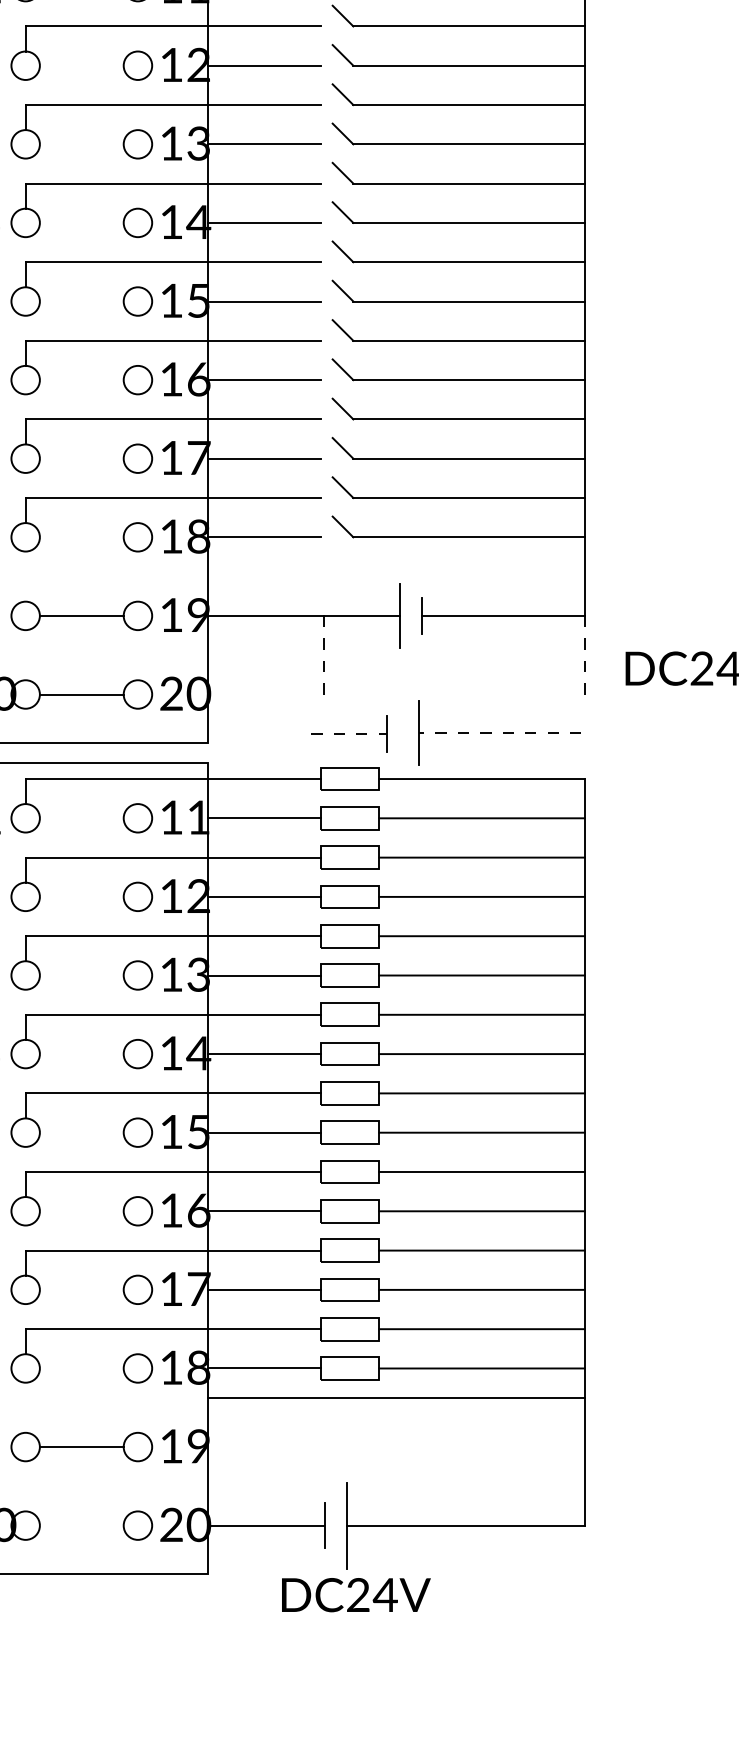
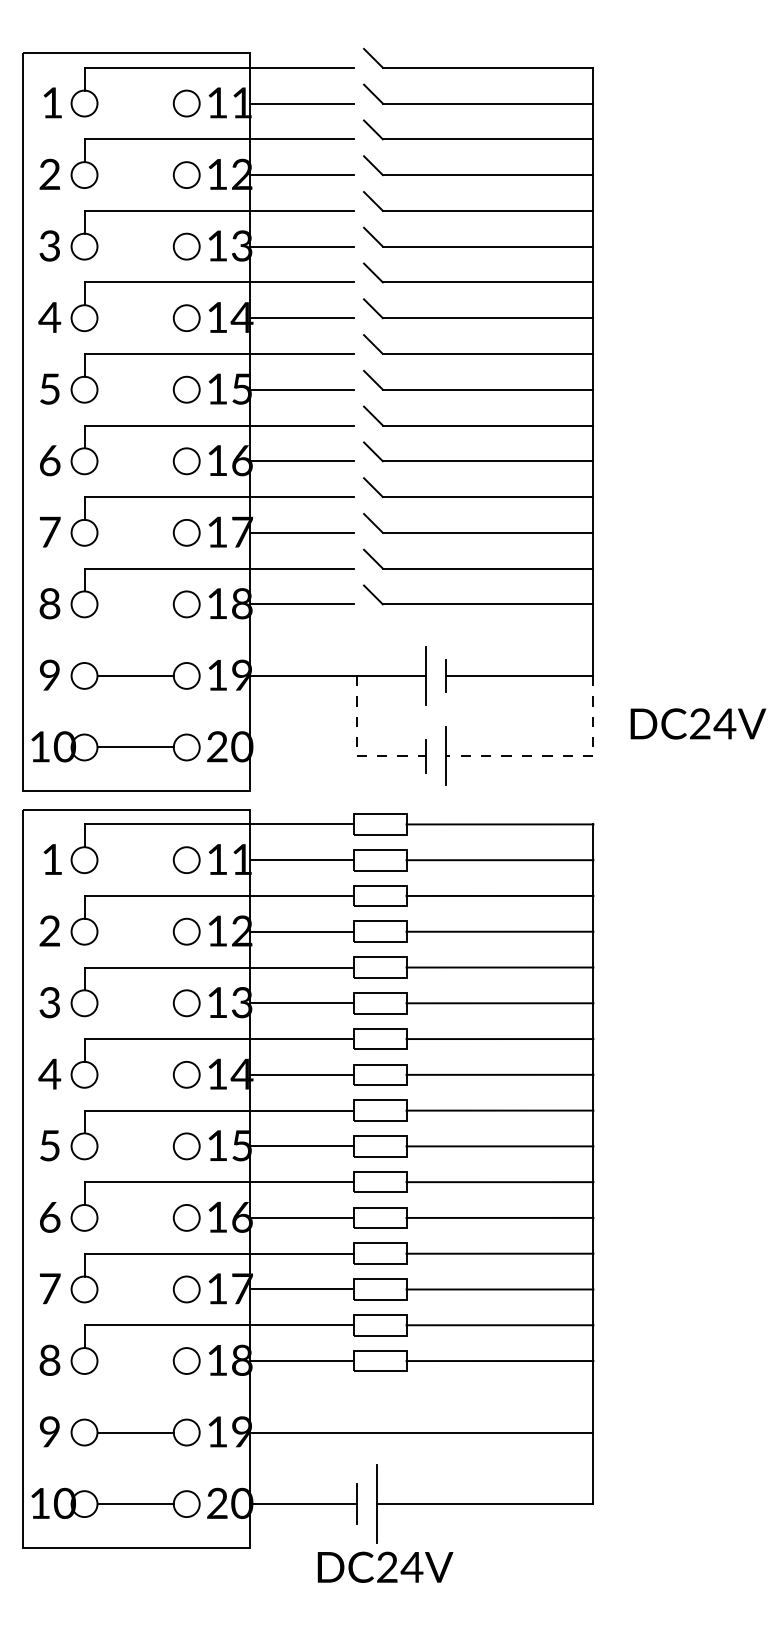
part: (499, 731) -> (518, 755), moved
part: (349, 734) -> (391, 756), moved
line: (395, 1397) -> (421, 1432), moved
line: (81, 1526) -> (135, 1504), added

